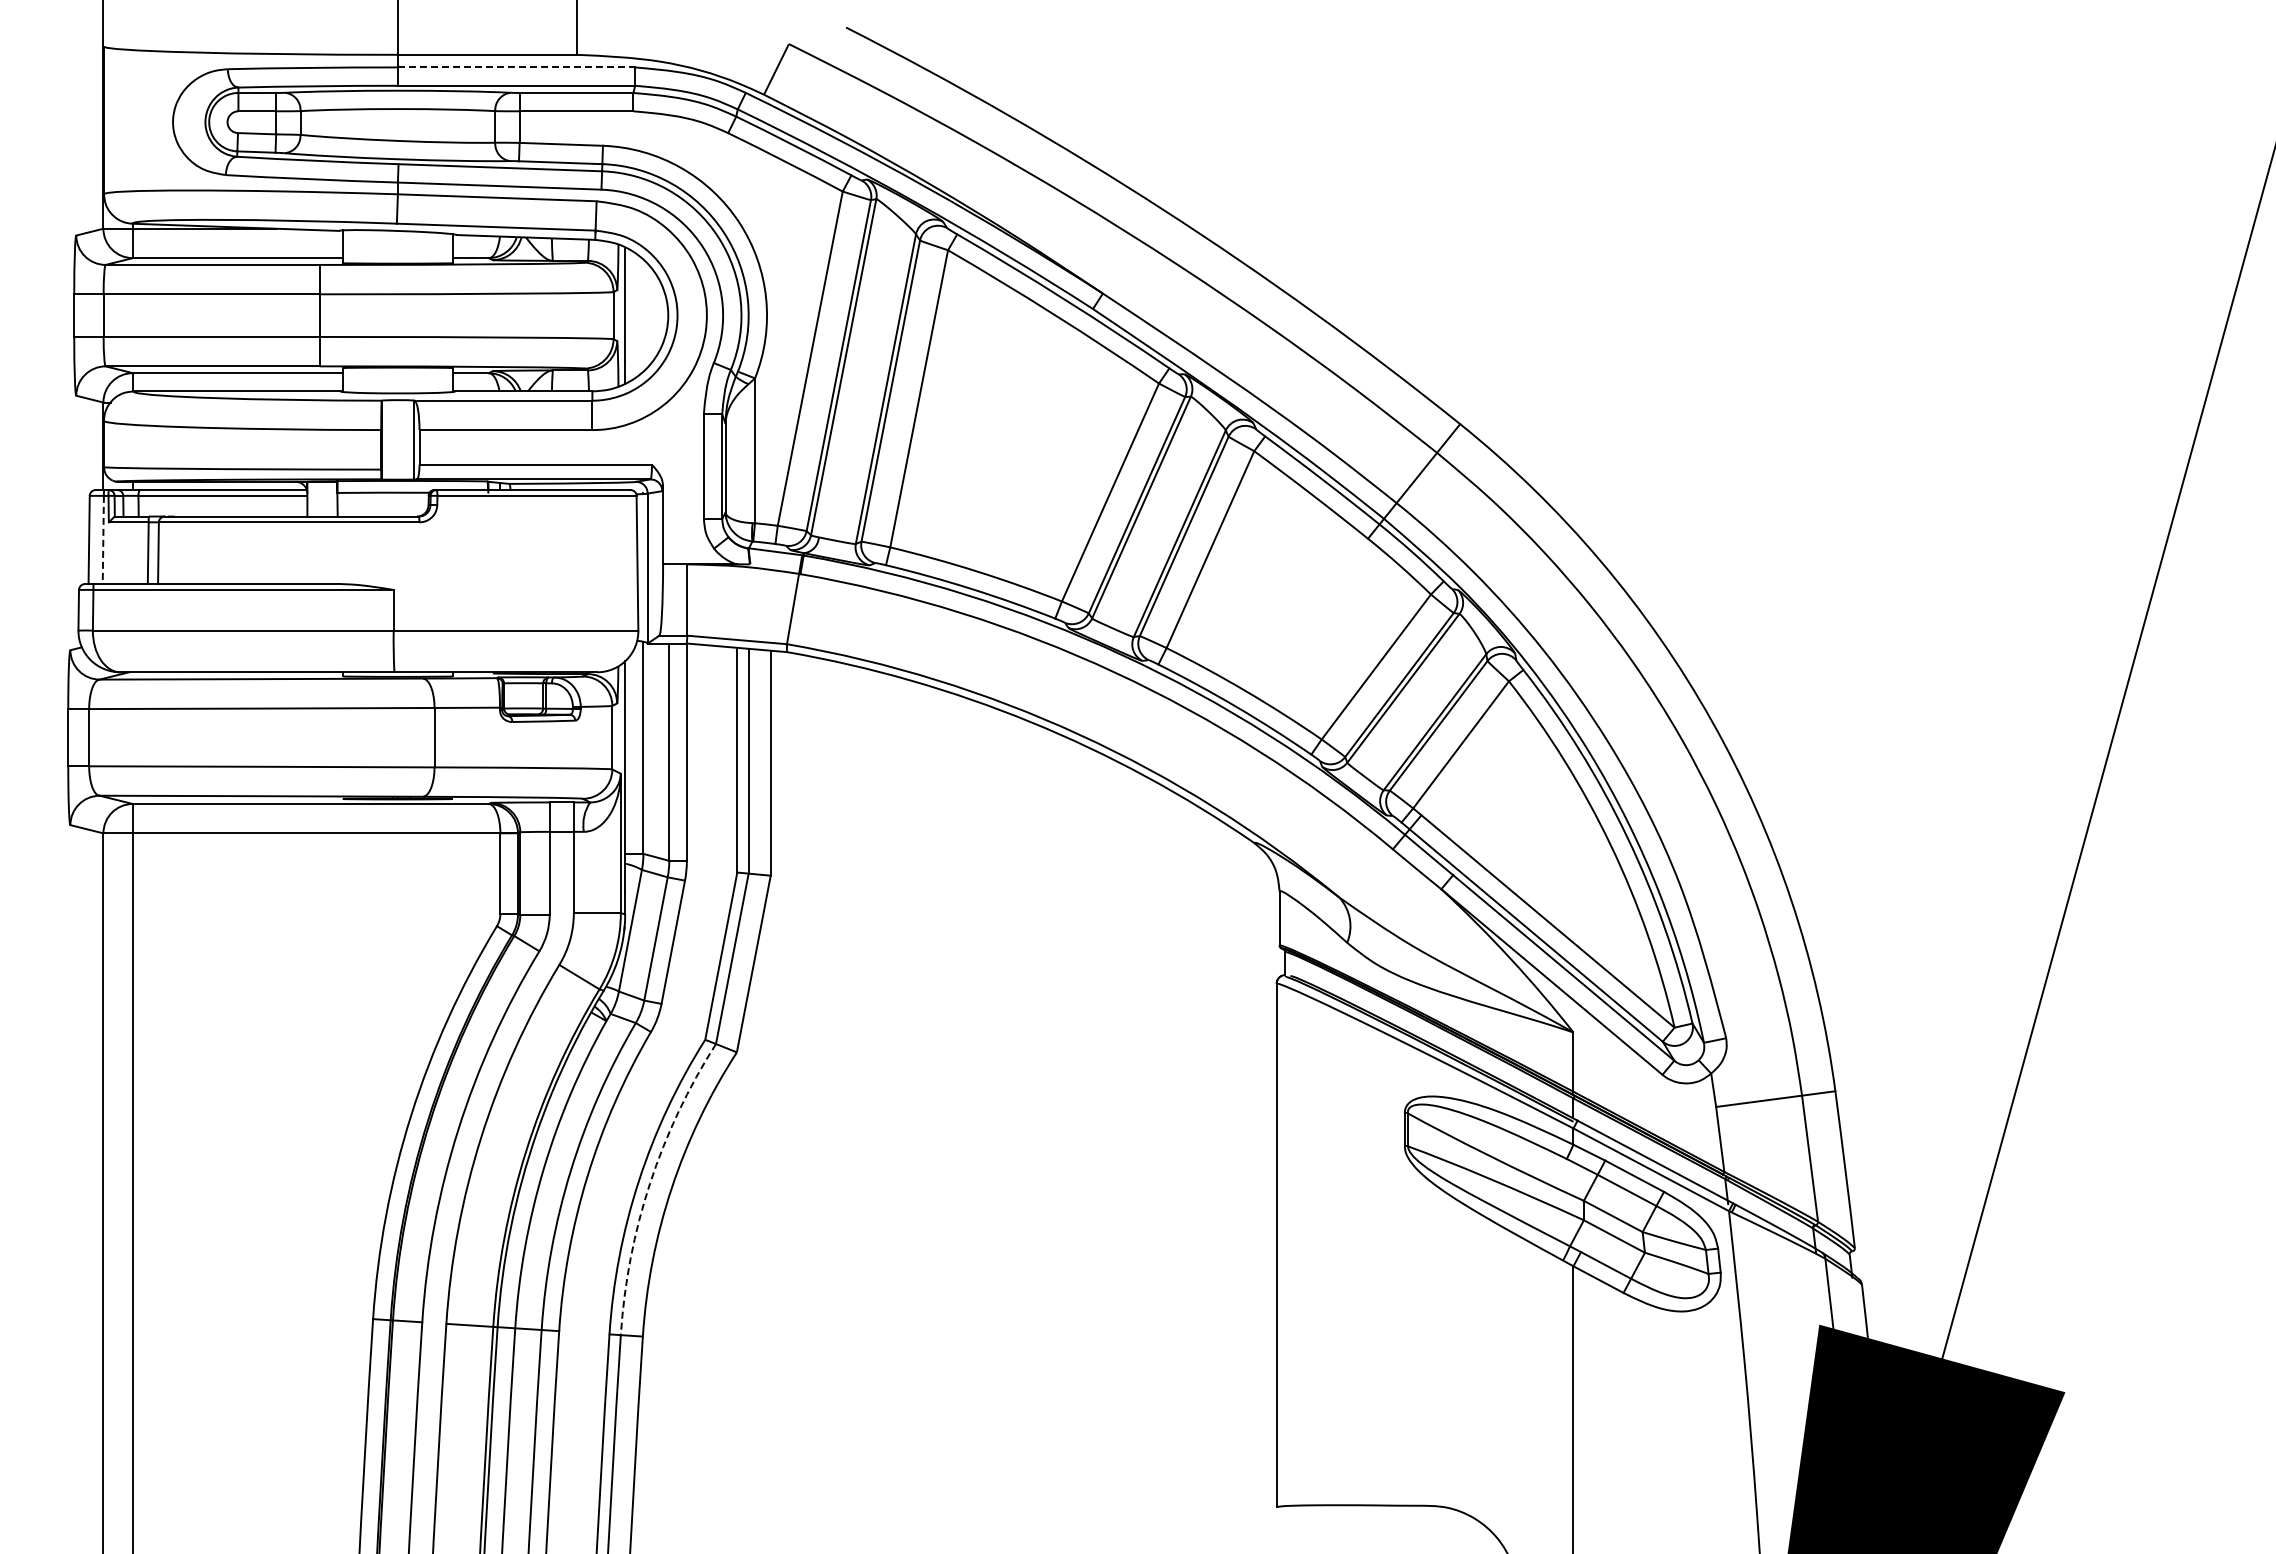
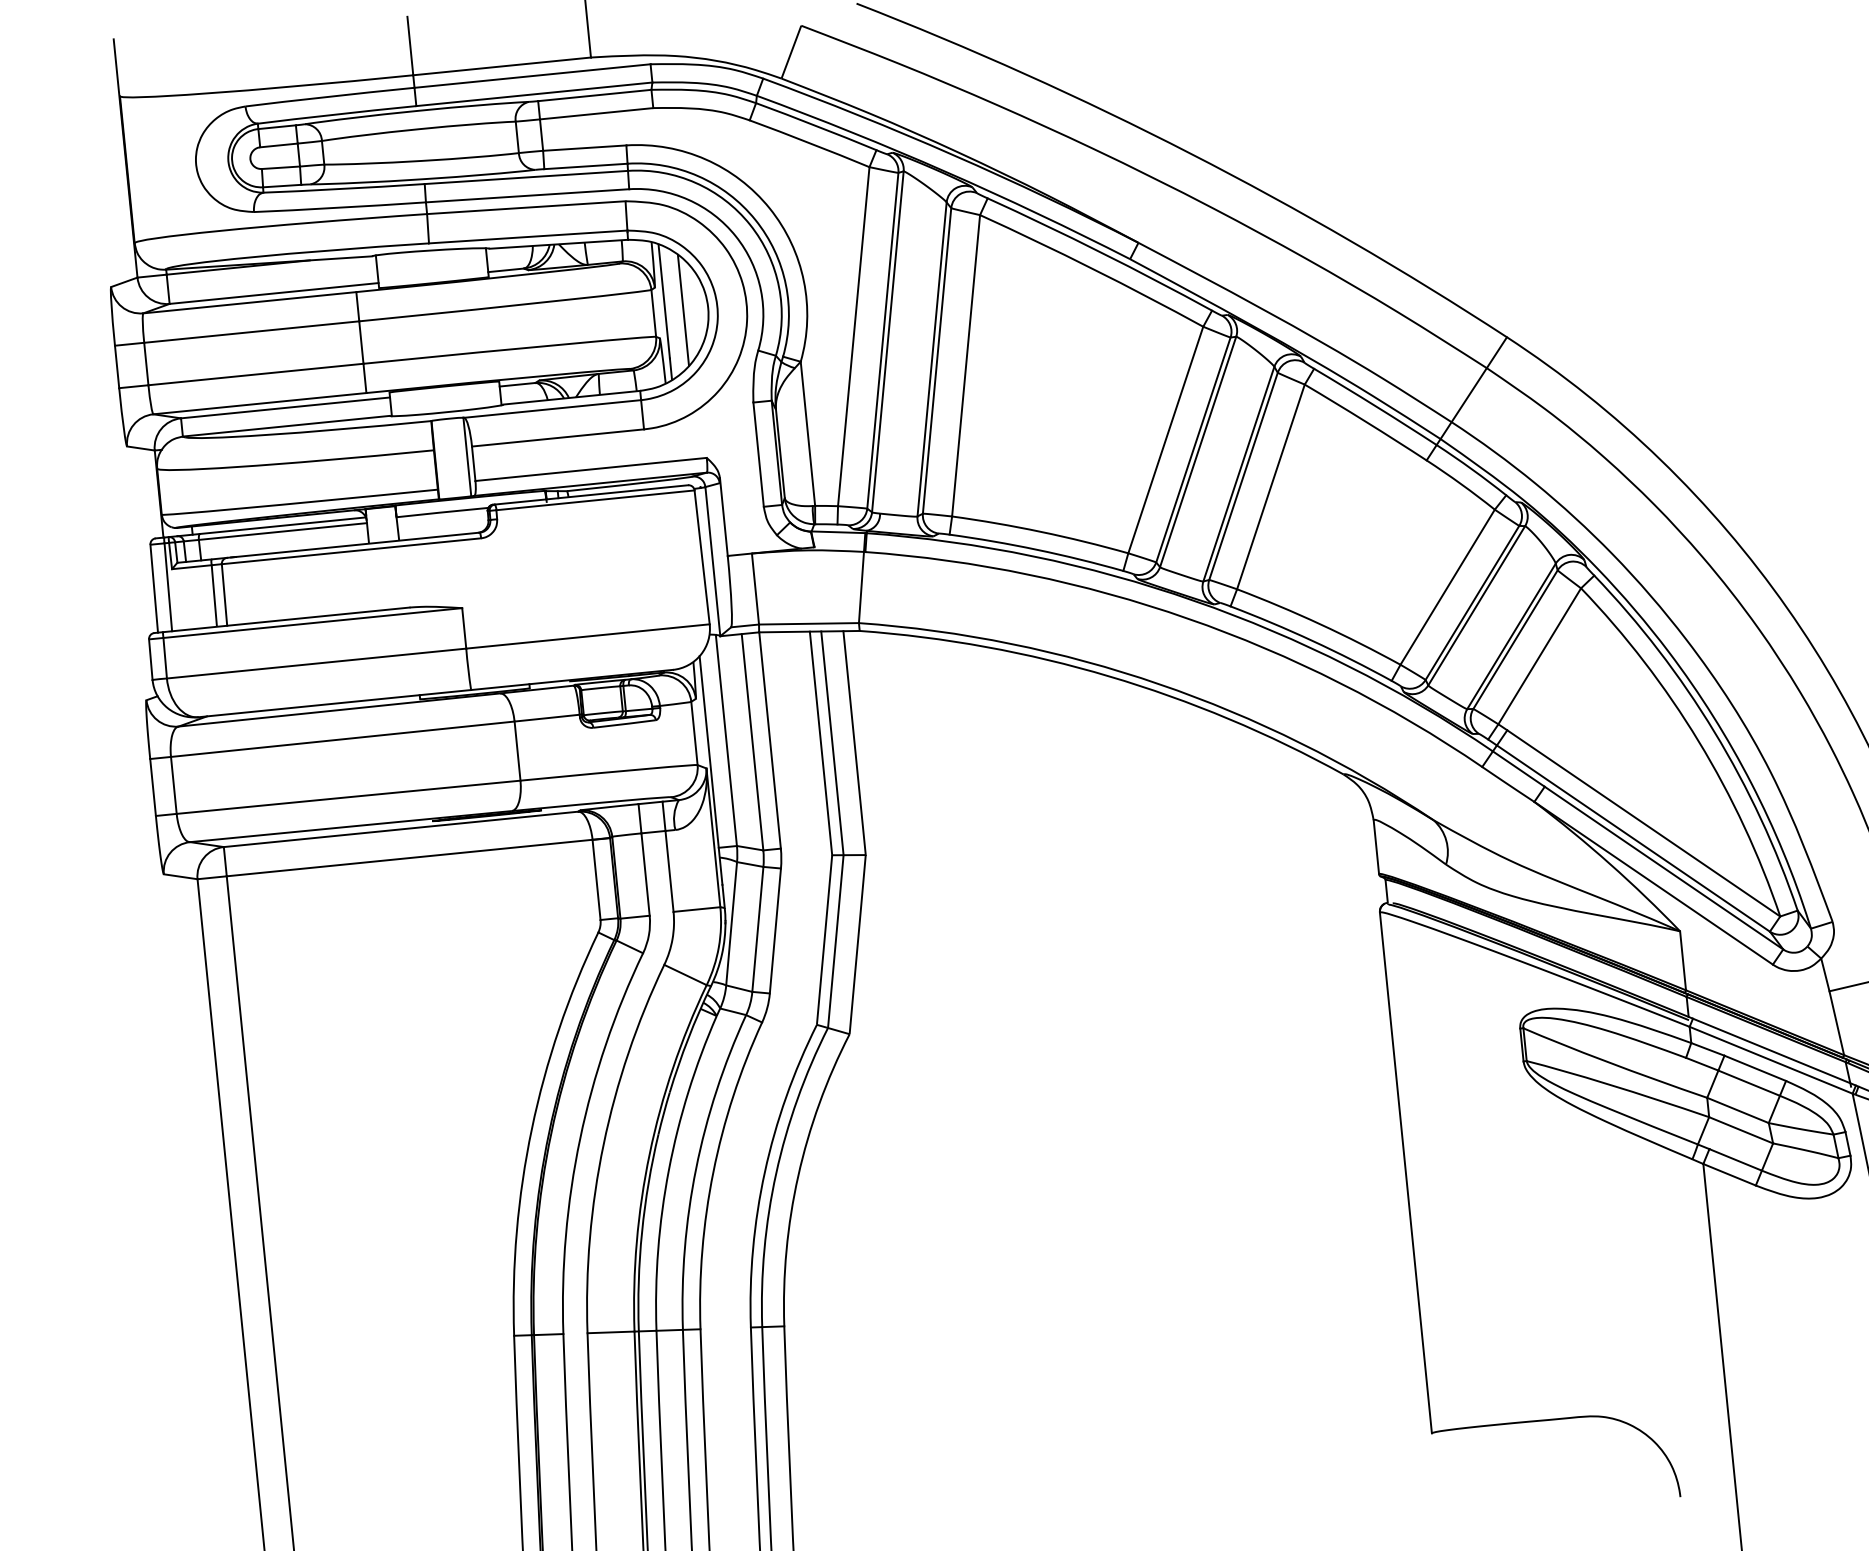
line: (516, 67) -> (532, 76), dashed -> solid
line: (643, 315) -> (683, 310), added
line: (103, 540) -> (168, 587), dashed -> solid
arc: (650, 1183) -> (776, 1173), dashed -> solid

